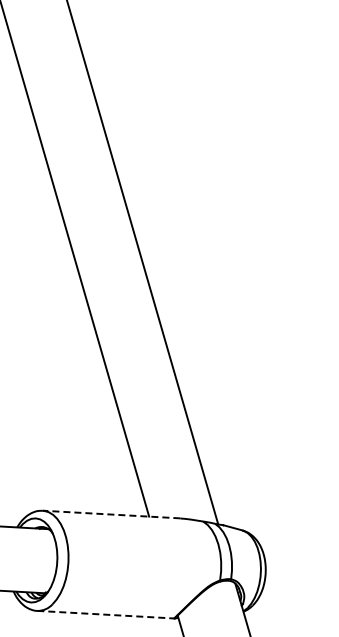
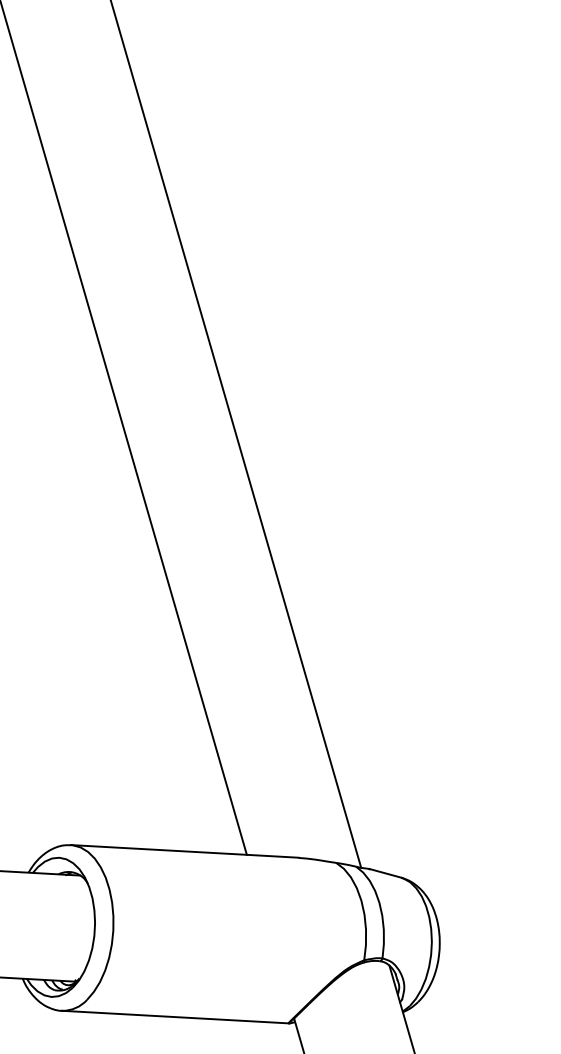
line: (111, 514) -> (184, 851), dashed -> solid
line: (106, 614) -> (176, 1016), dashed -> solid

